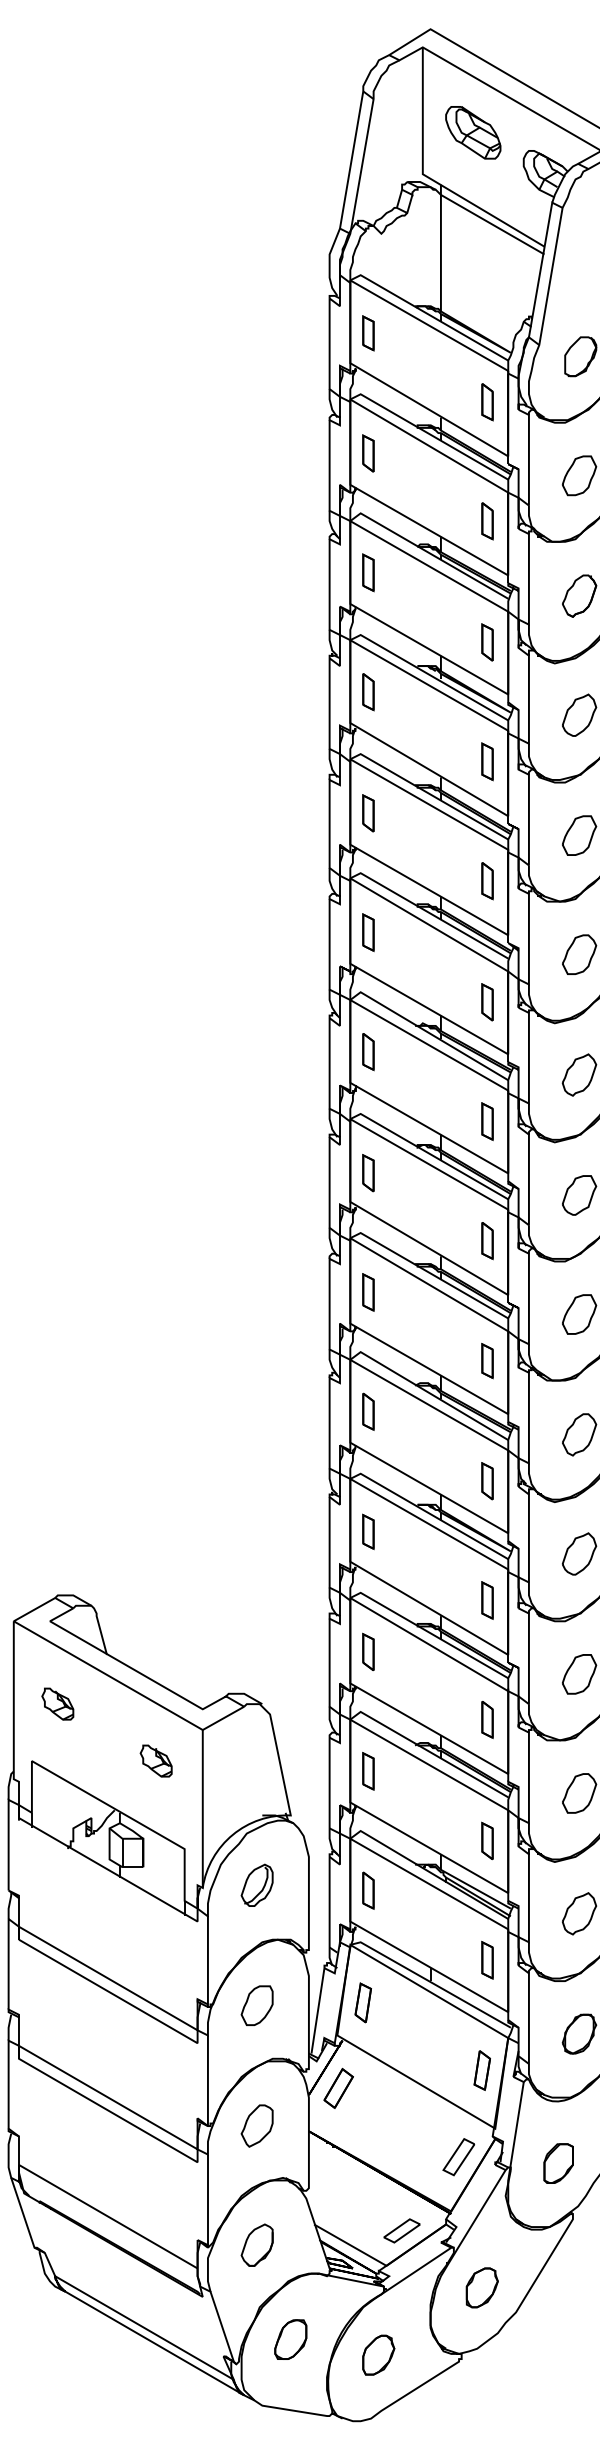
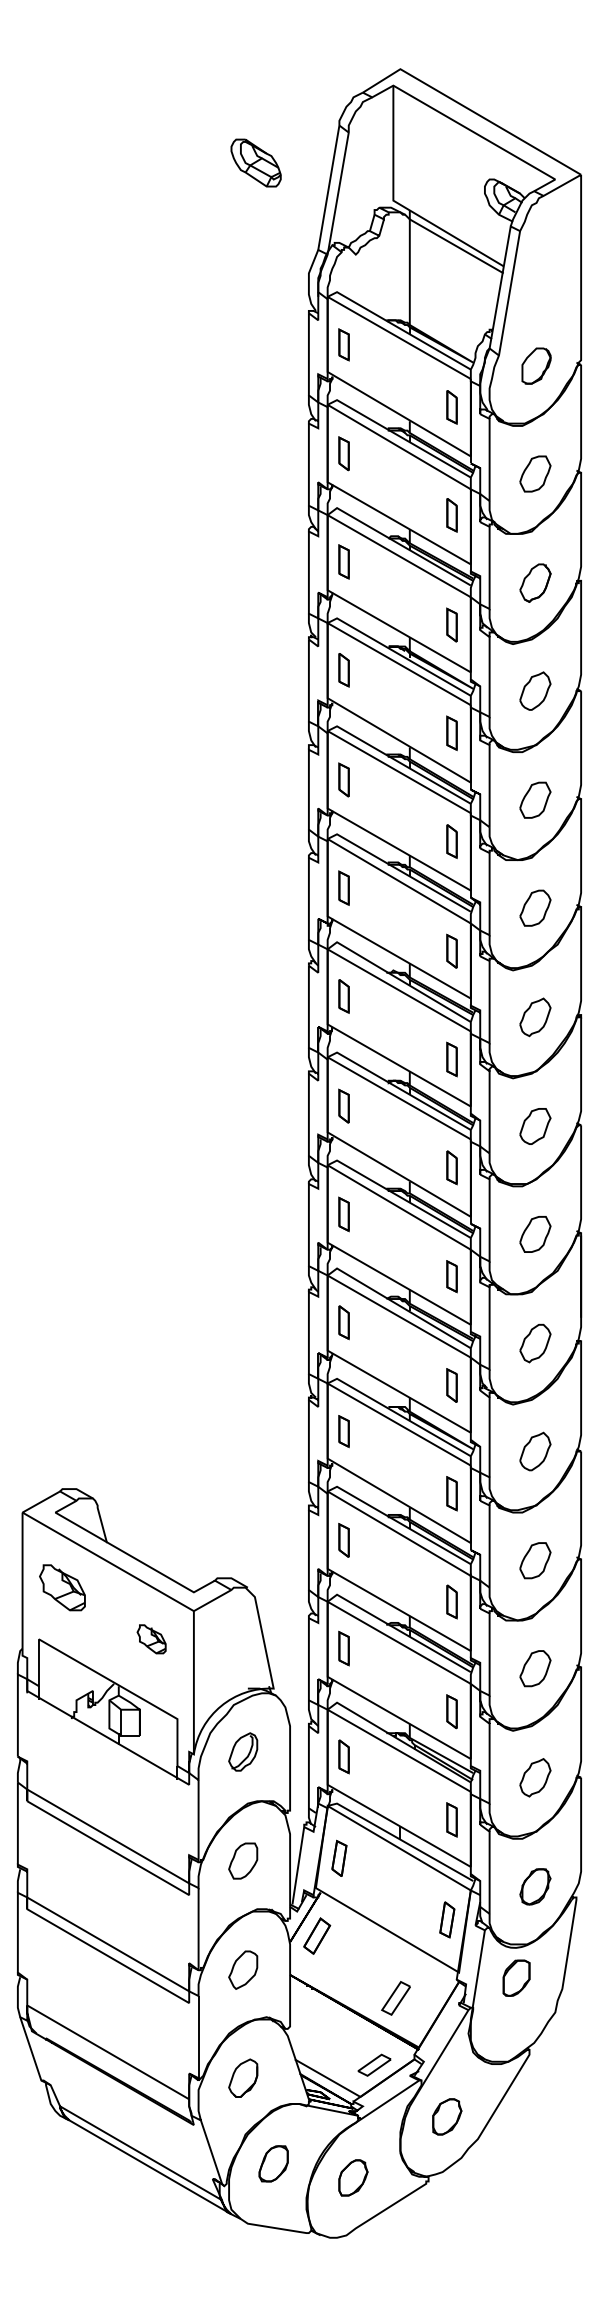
part: (472, 132) -> (255, 162), moved
part: (57, 1703) -> (62, 1587), size x1.6
part: (458, 2157) -> (395, 1998), moved
part: (558, 2162) -> (516, 1977), moved

